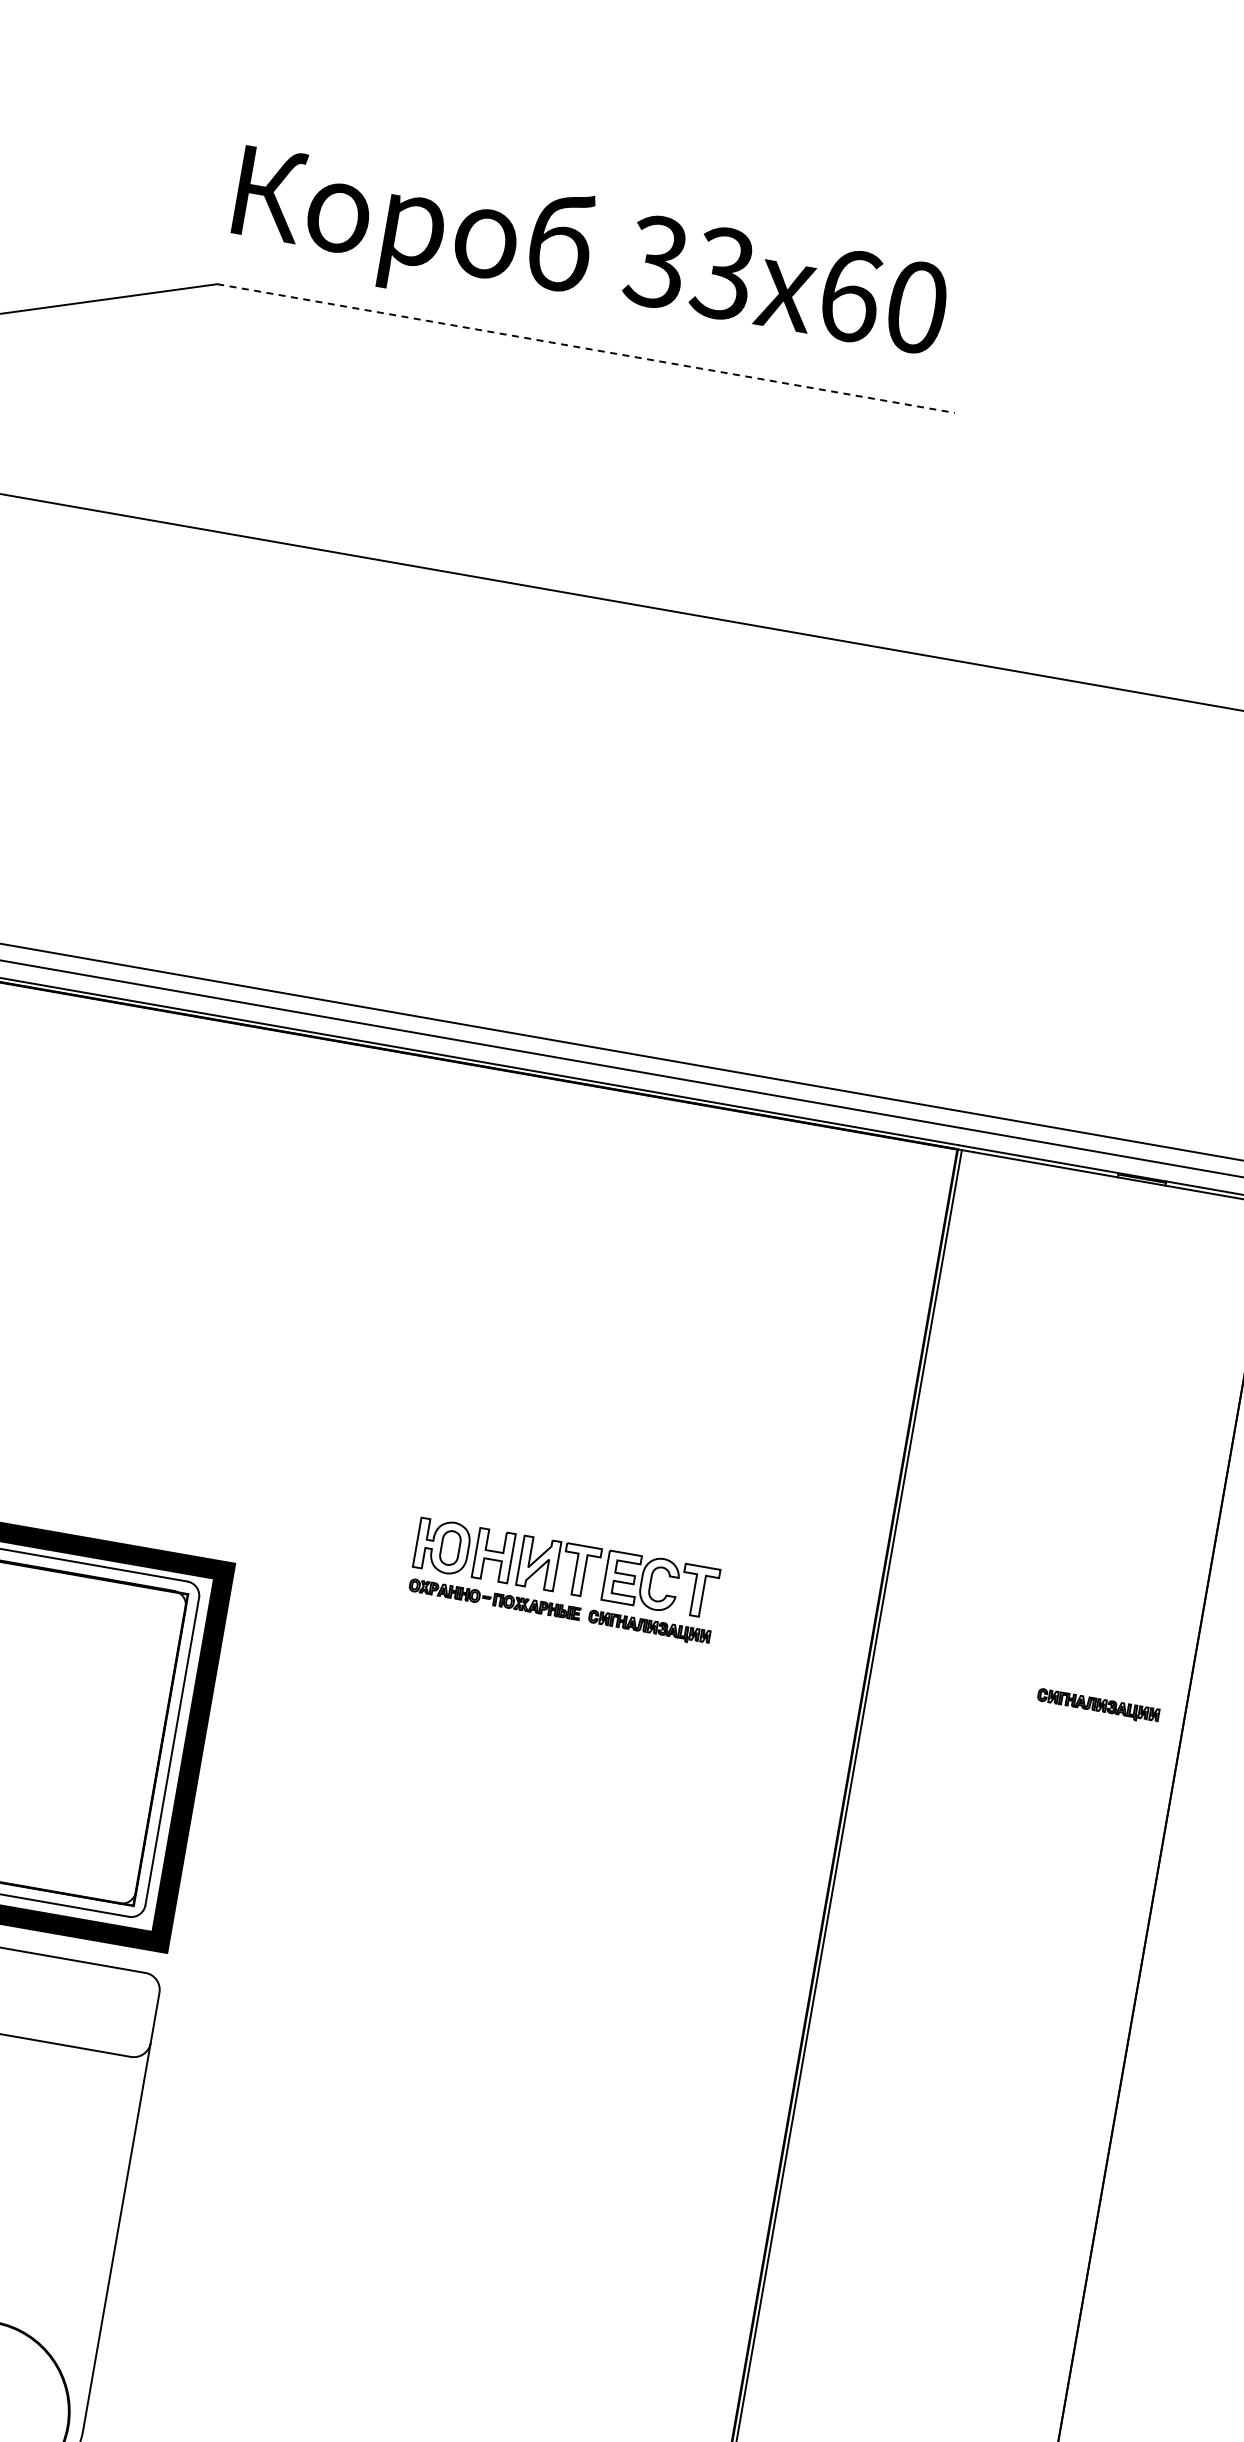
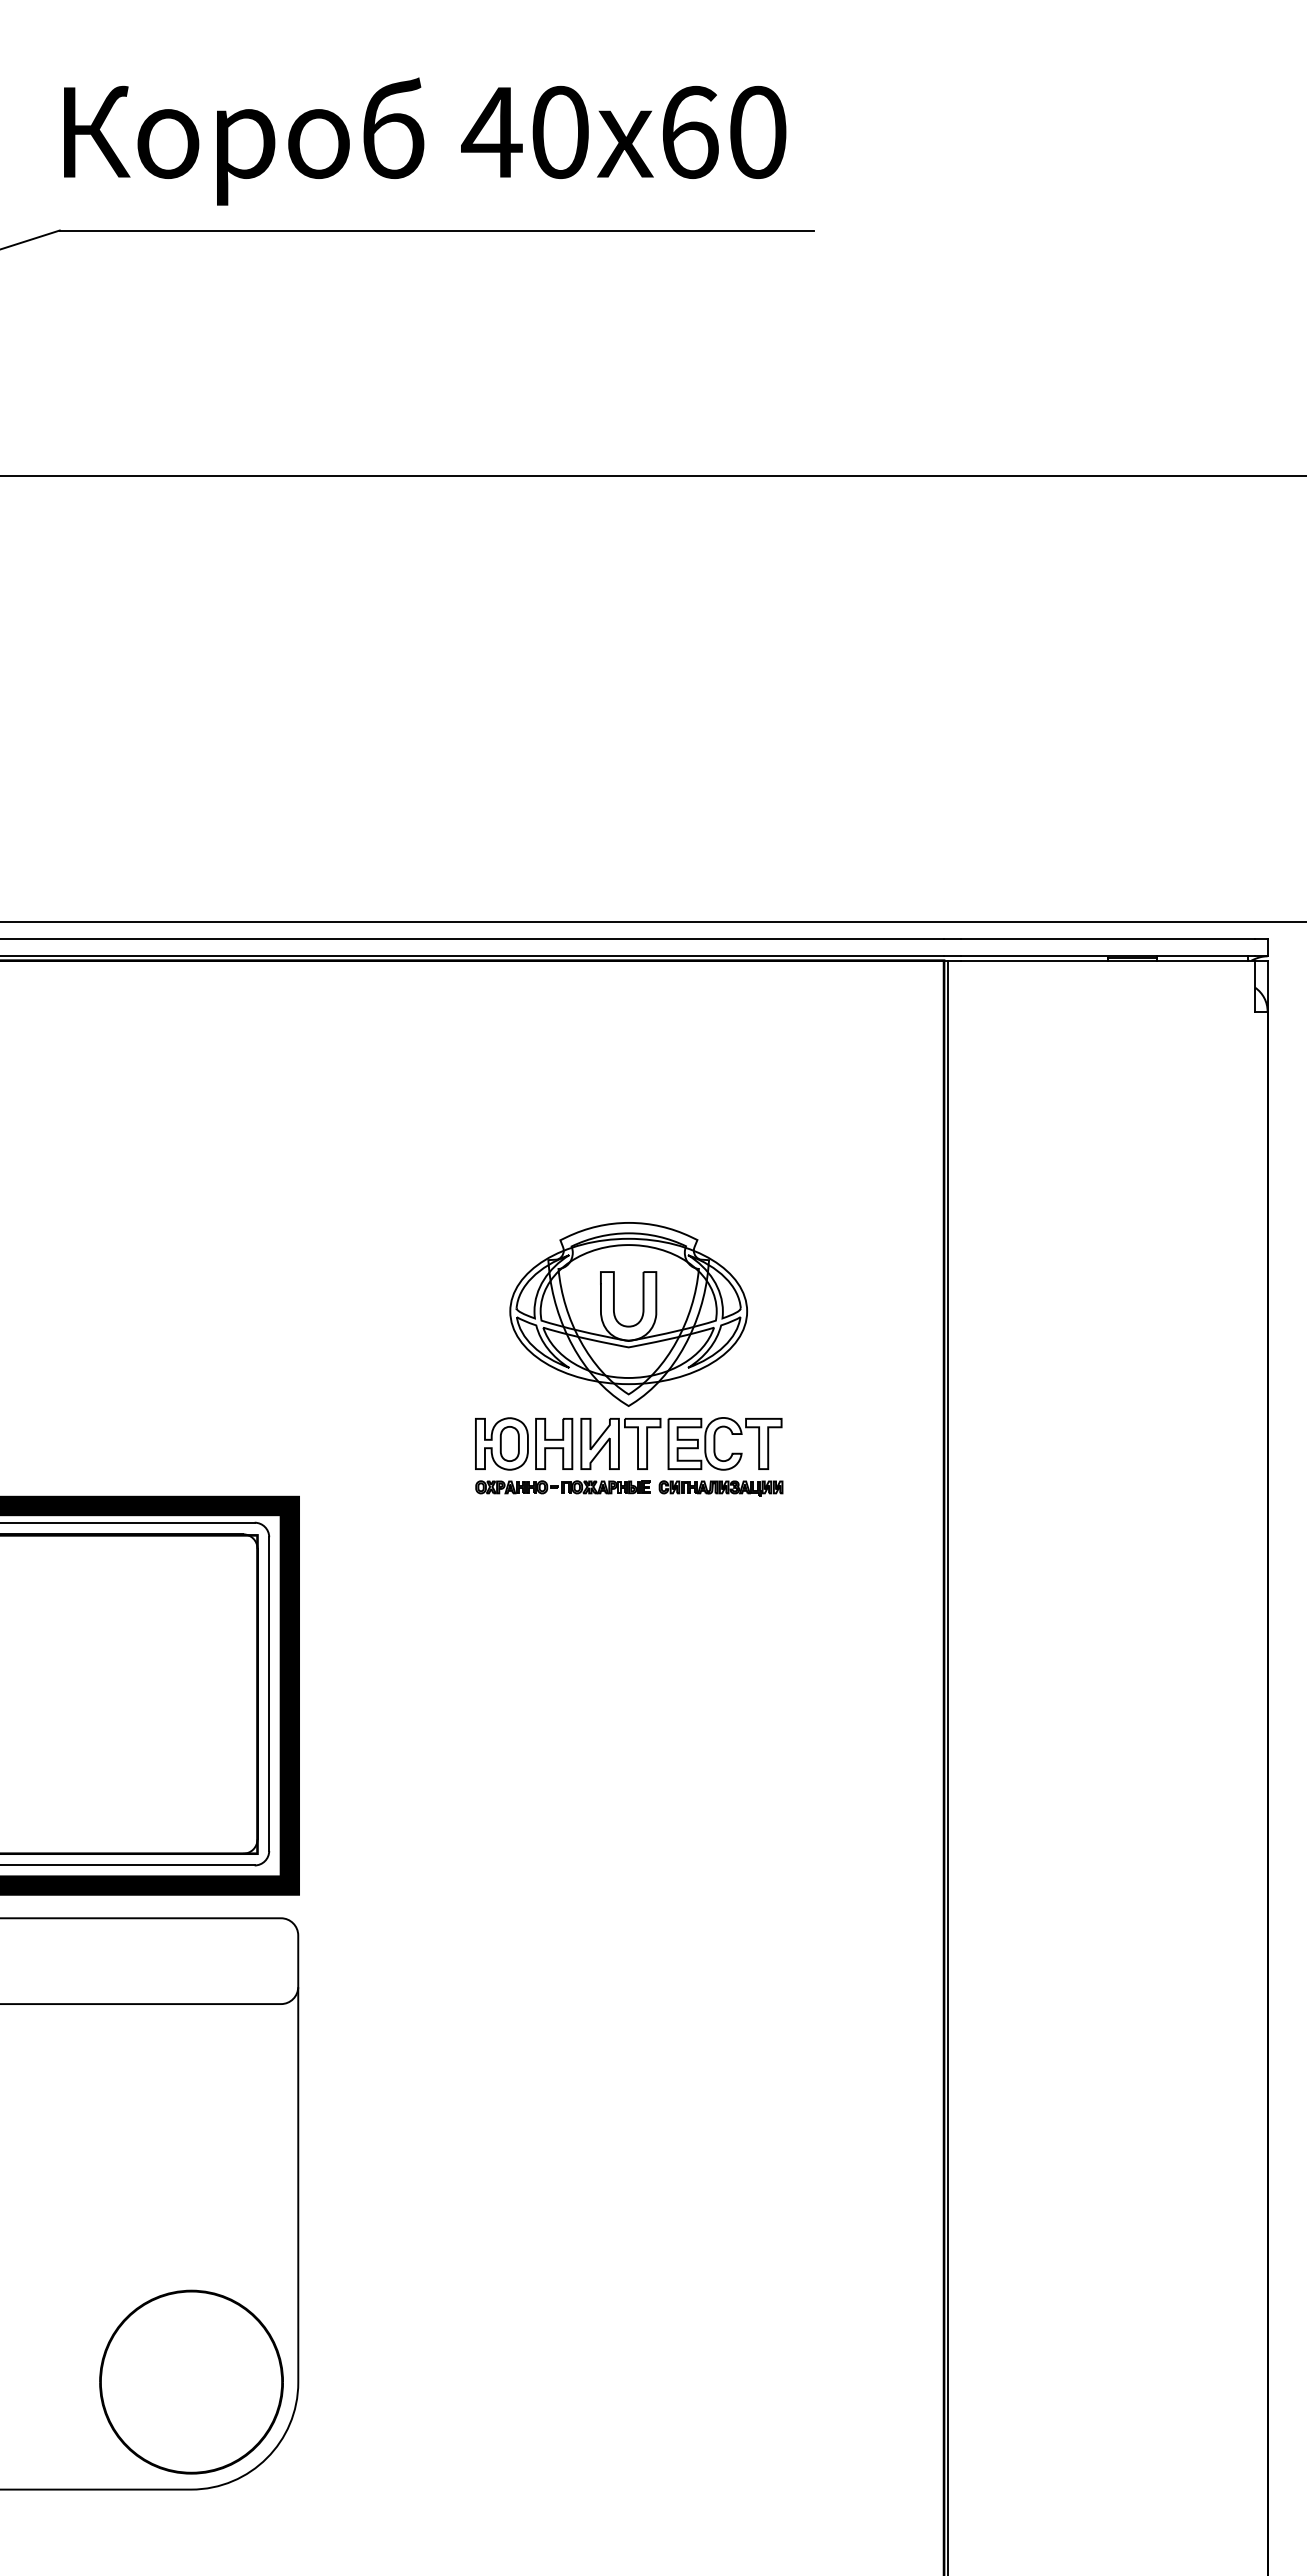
text: (688, 267) -> (524, 132), 33 -> 40
line: (586, 348) -> (437, 230), dashed -> solid
part: (588, 1441) -> (628, 1314), added
part: (1097, 1705) -> (1179, 1488), removed

